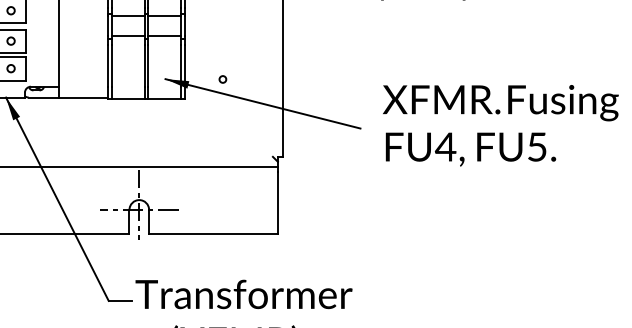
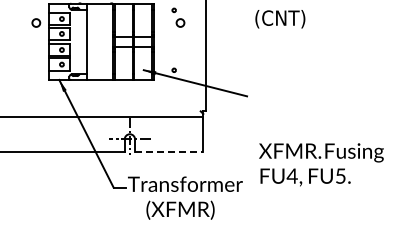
text: (500, 125) -> (321, 164), moved
line: (214, 234) -> (169, 152), solid -> dashed

